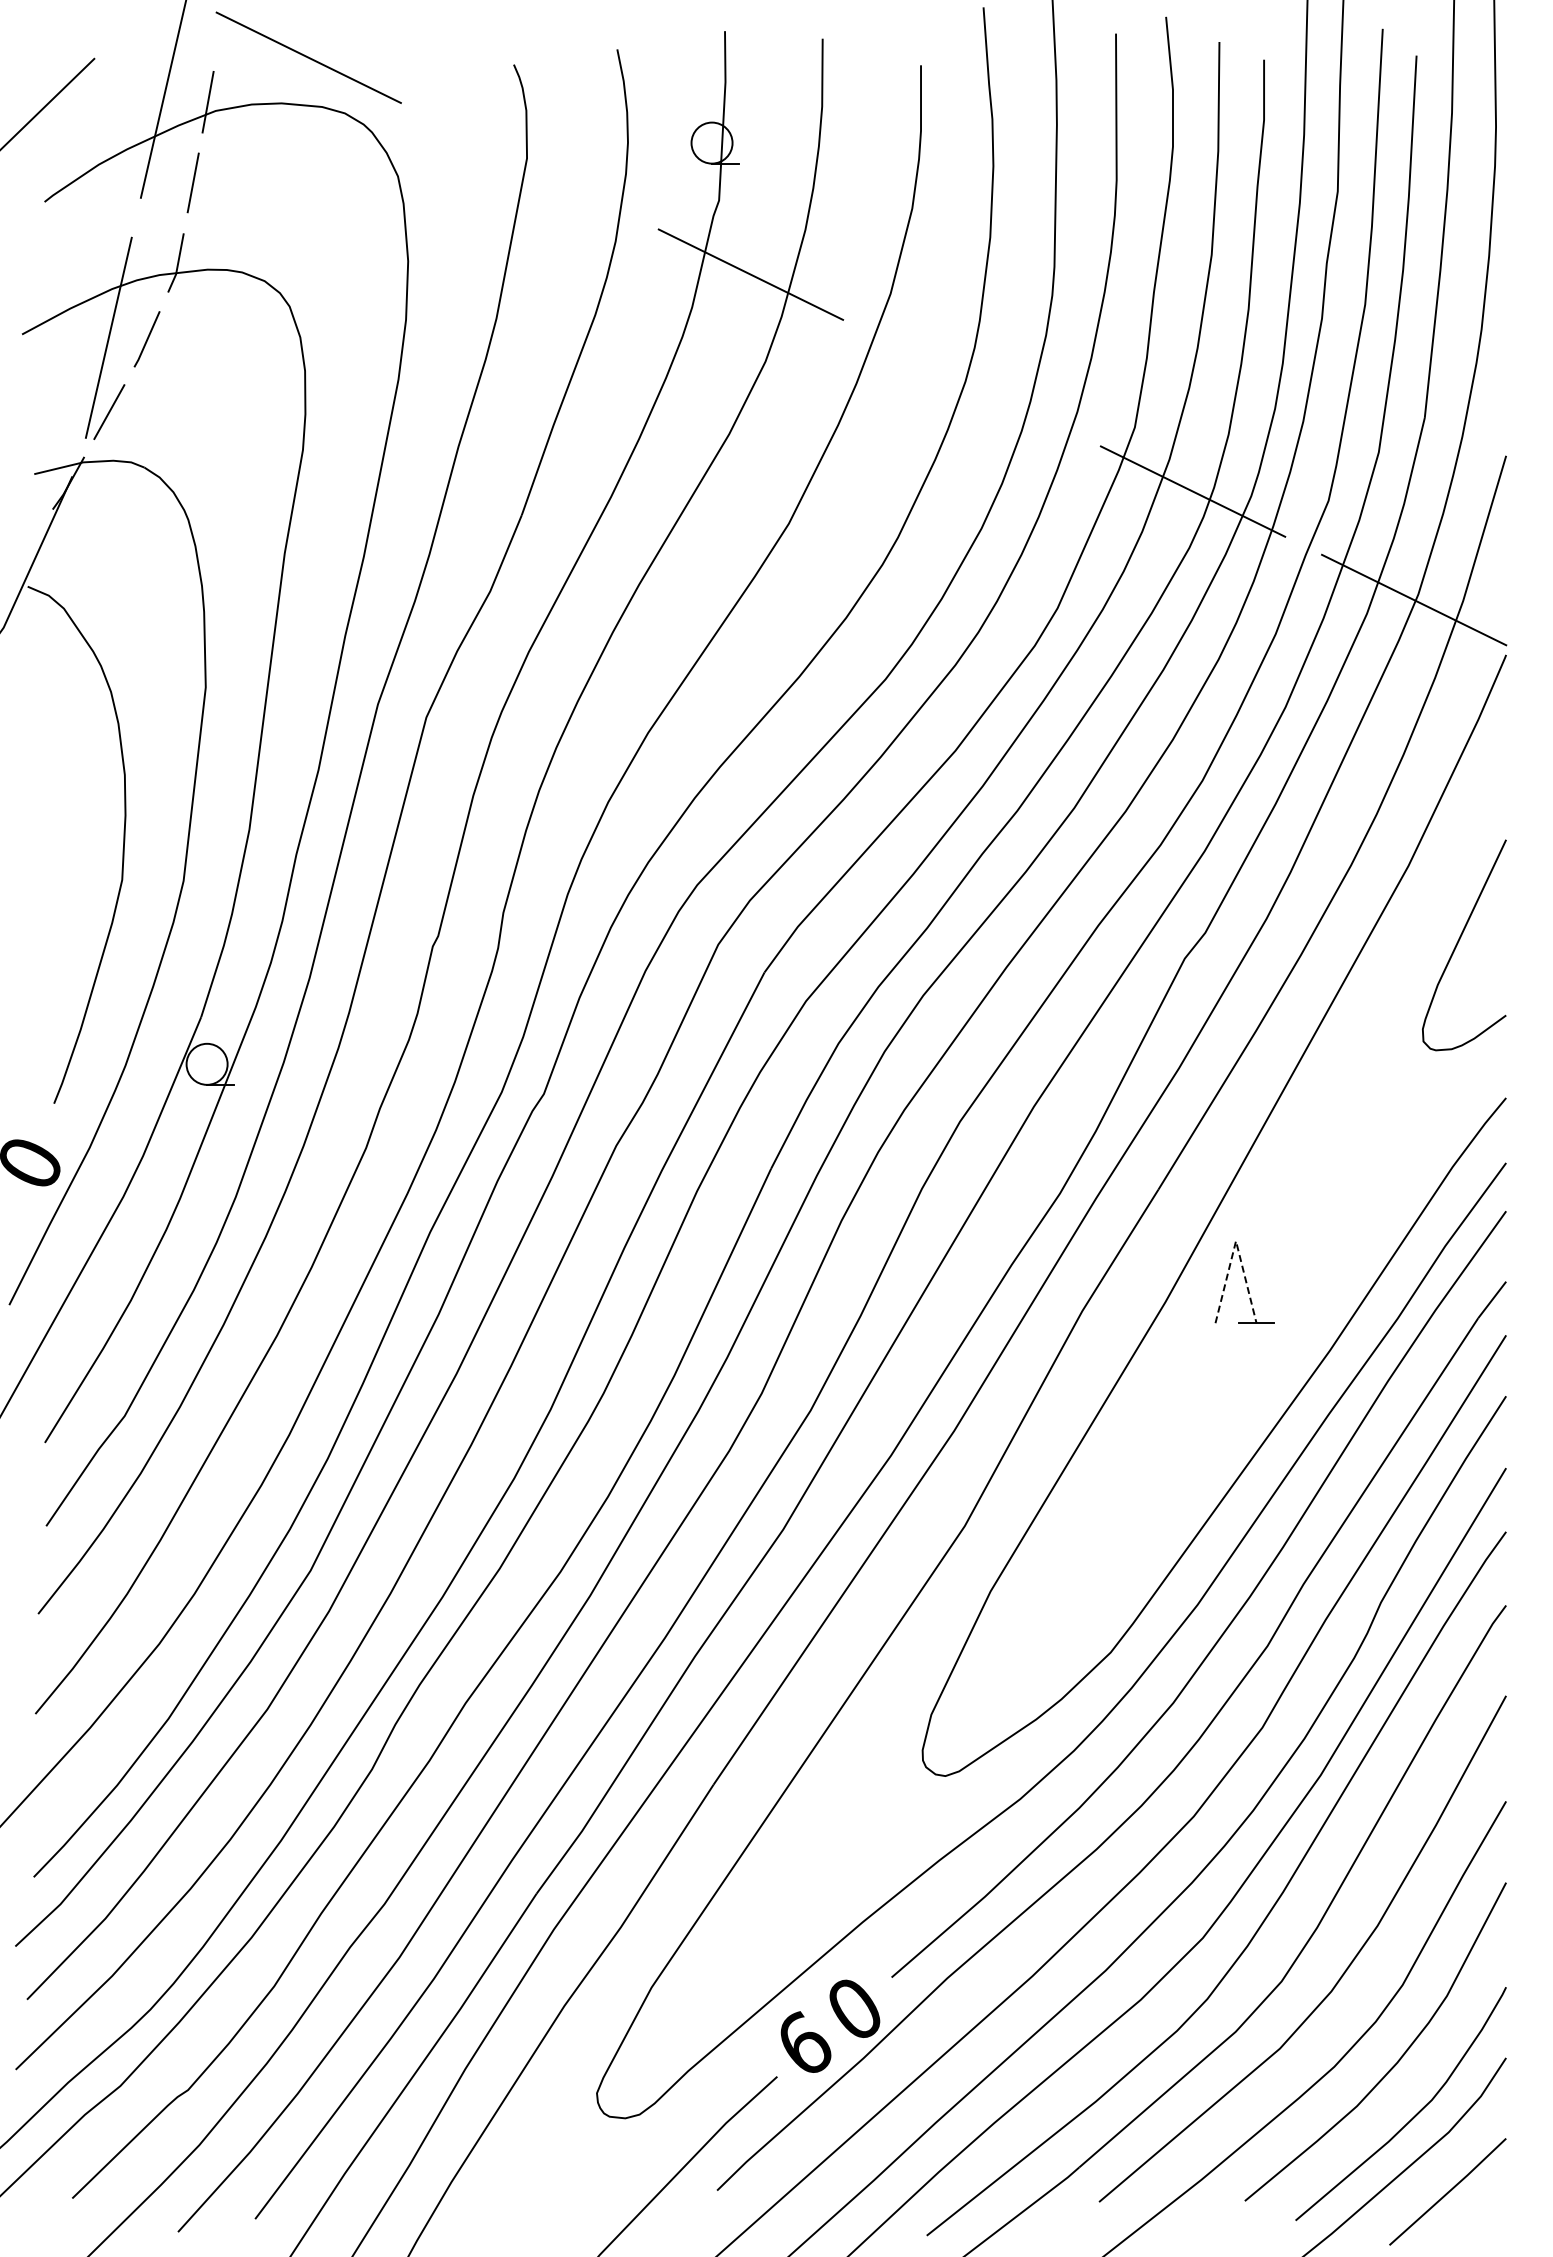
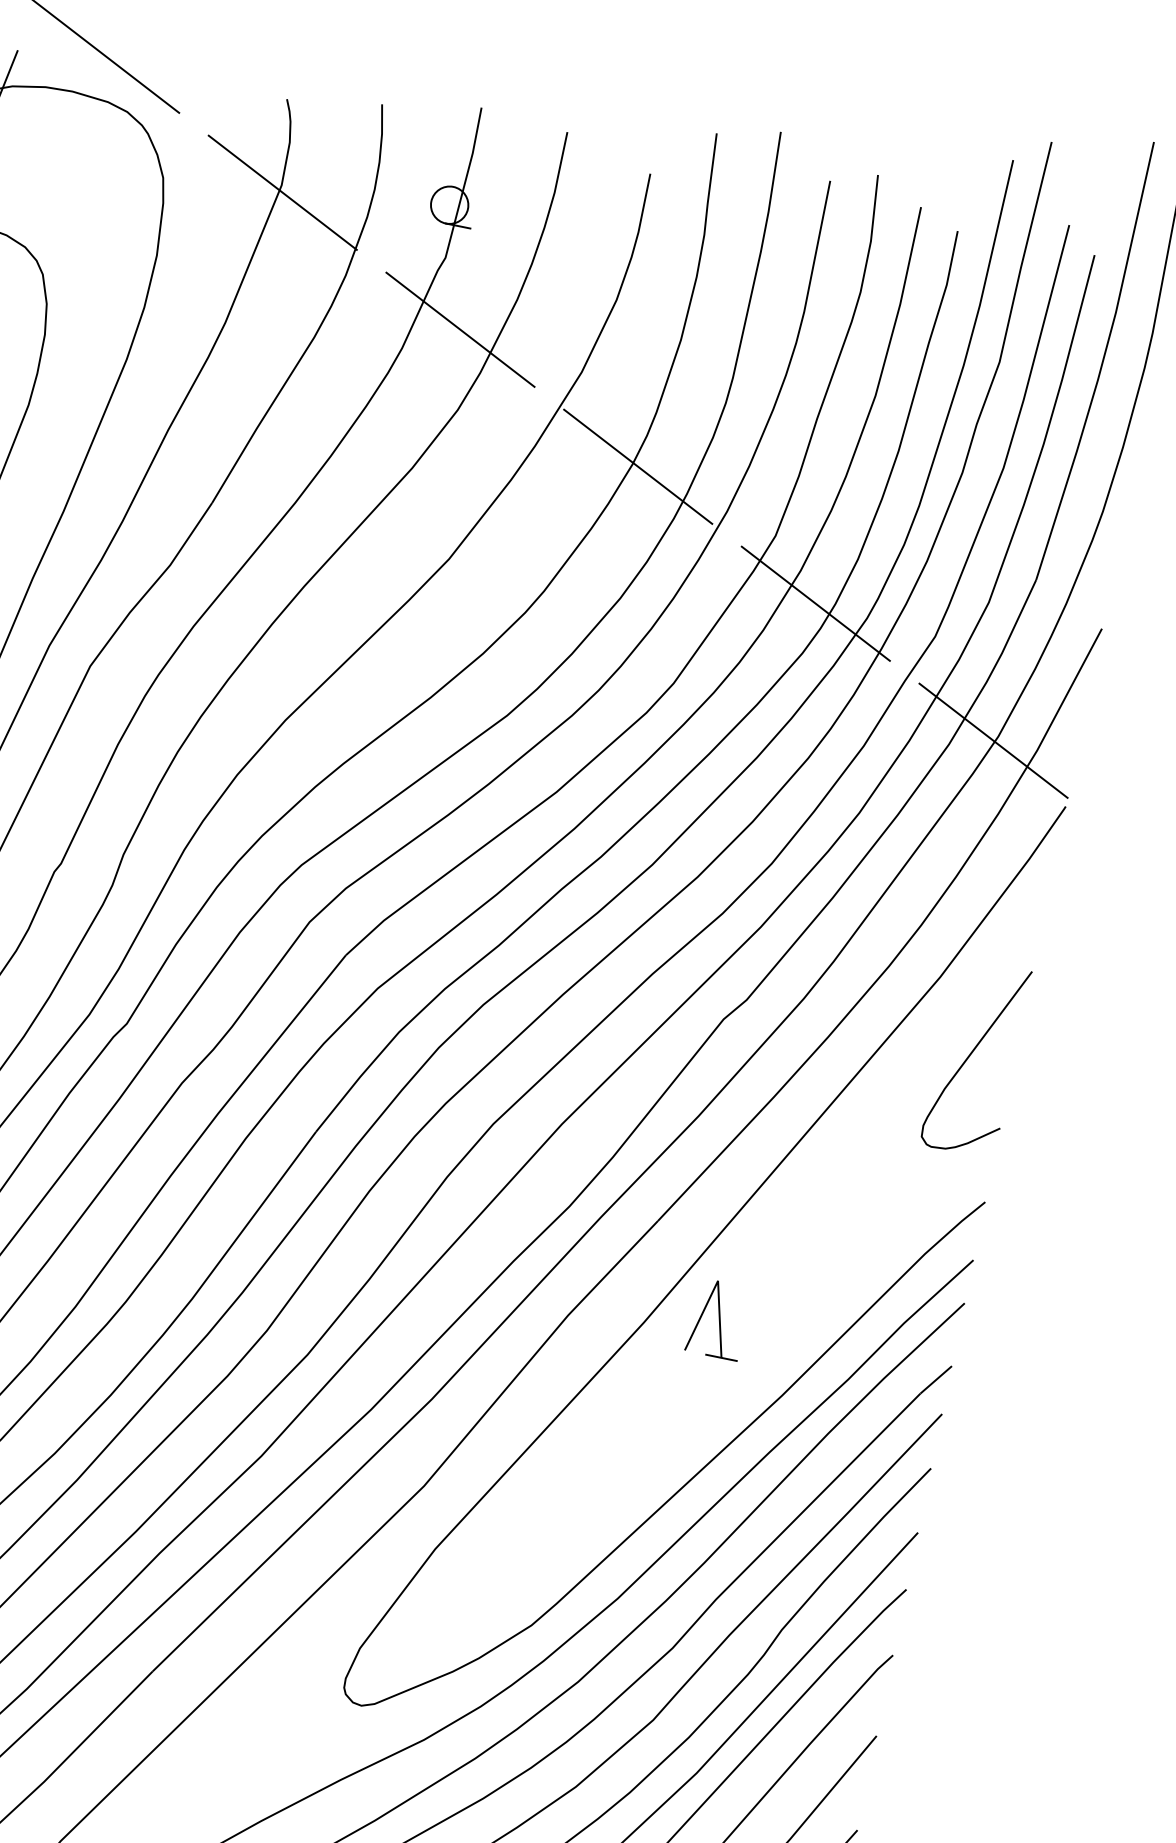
line: (529, 166) -> (282, 192), added
line: (971, 382) -> (637, 466), added
line: (1236, 1241) -> (718, 1281), dashed -> solid

